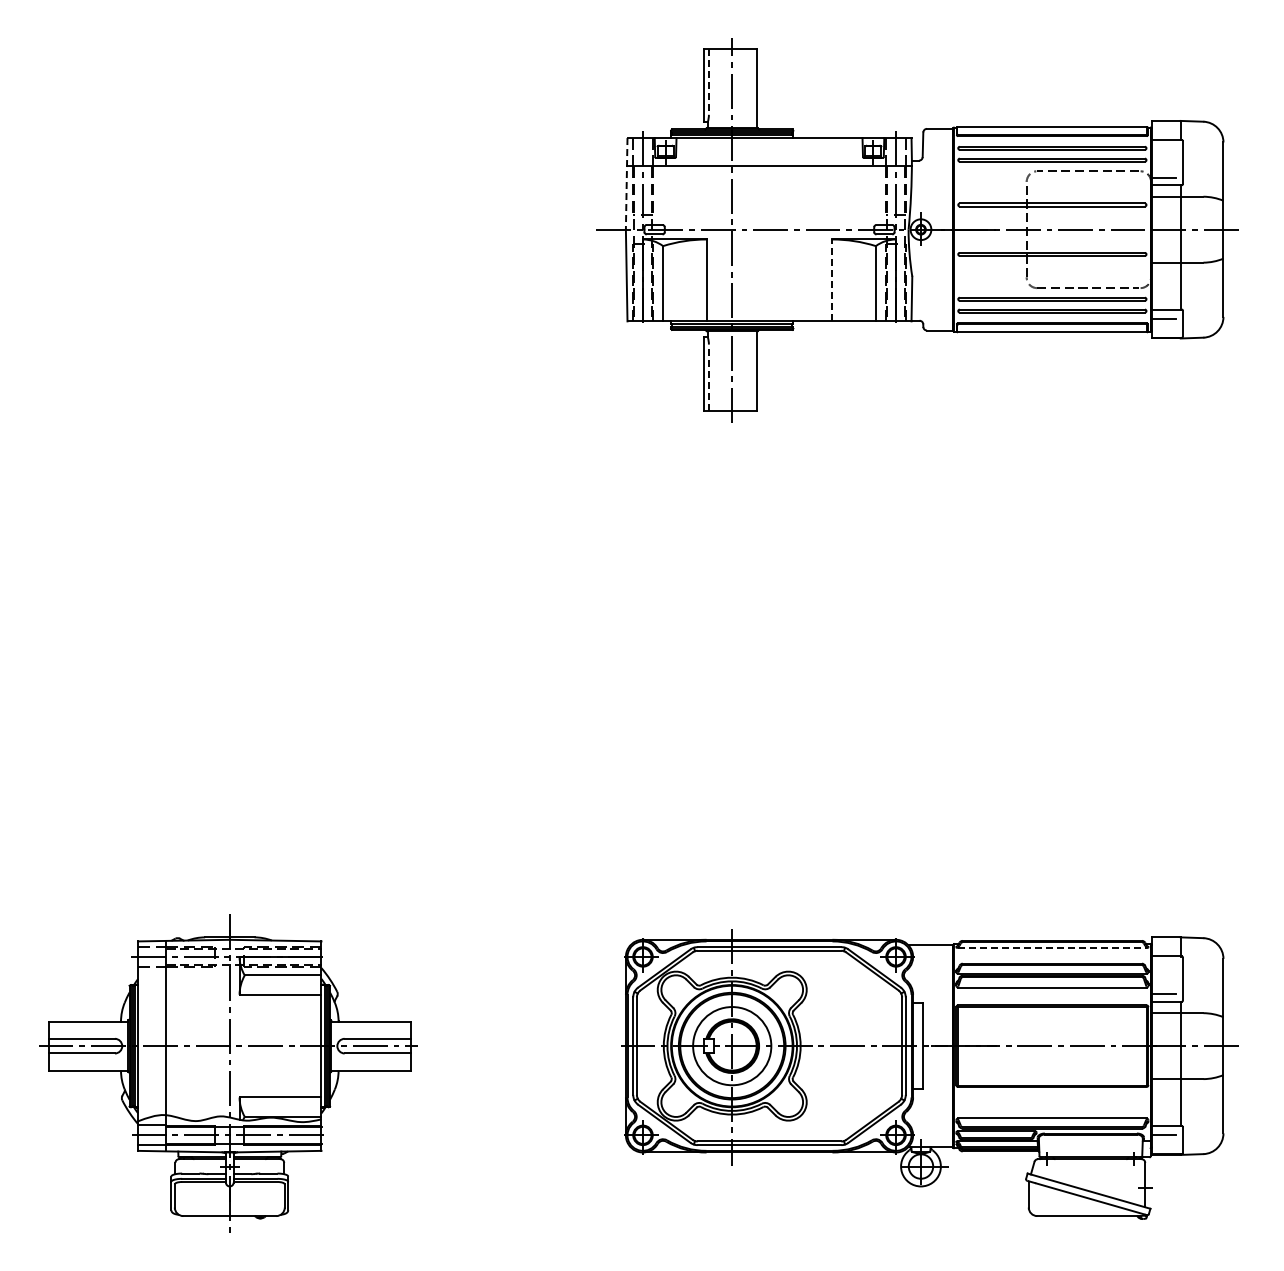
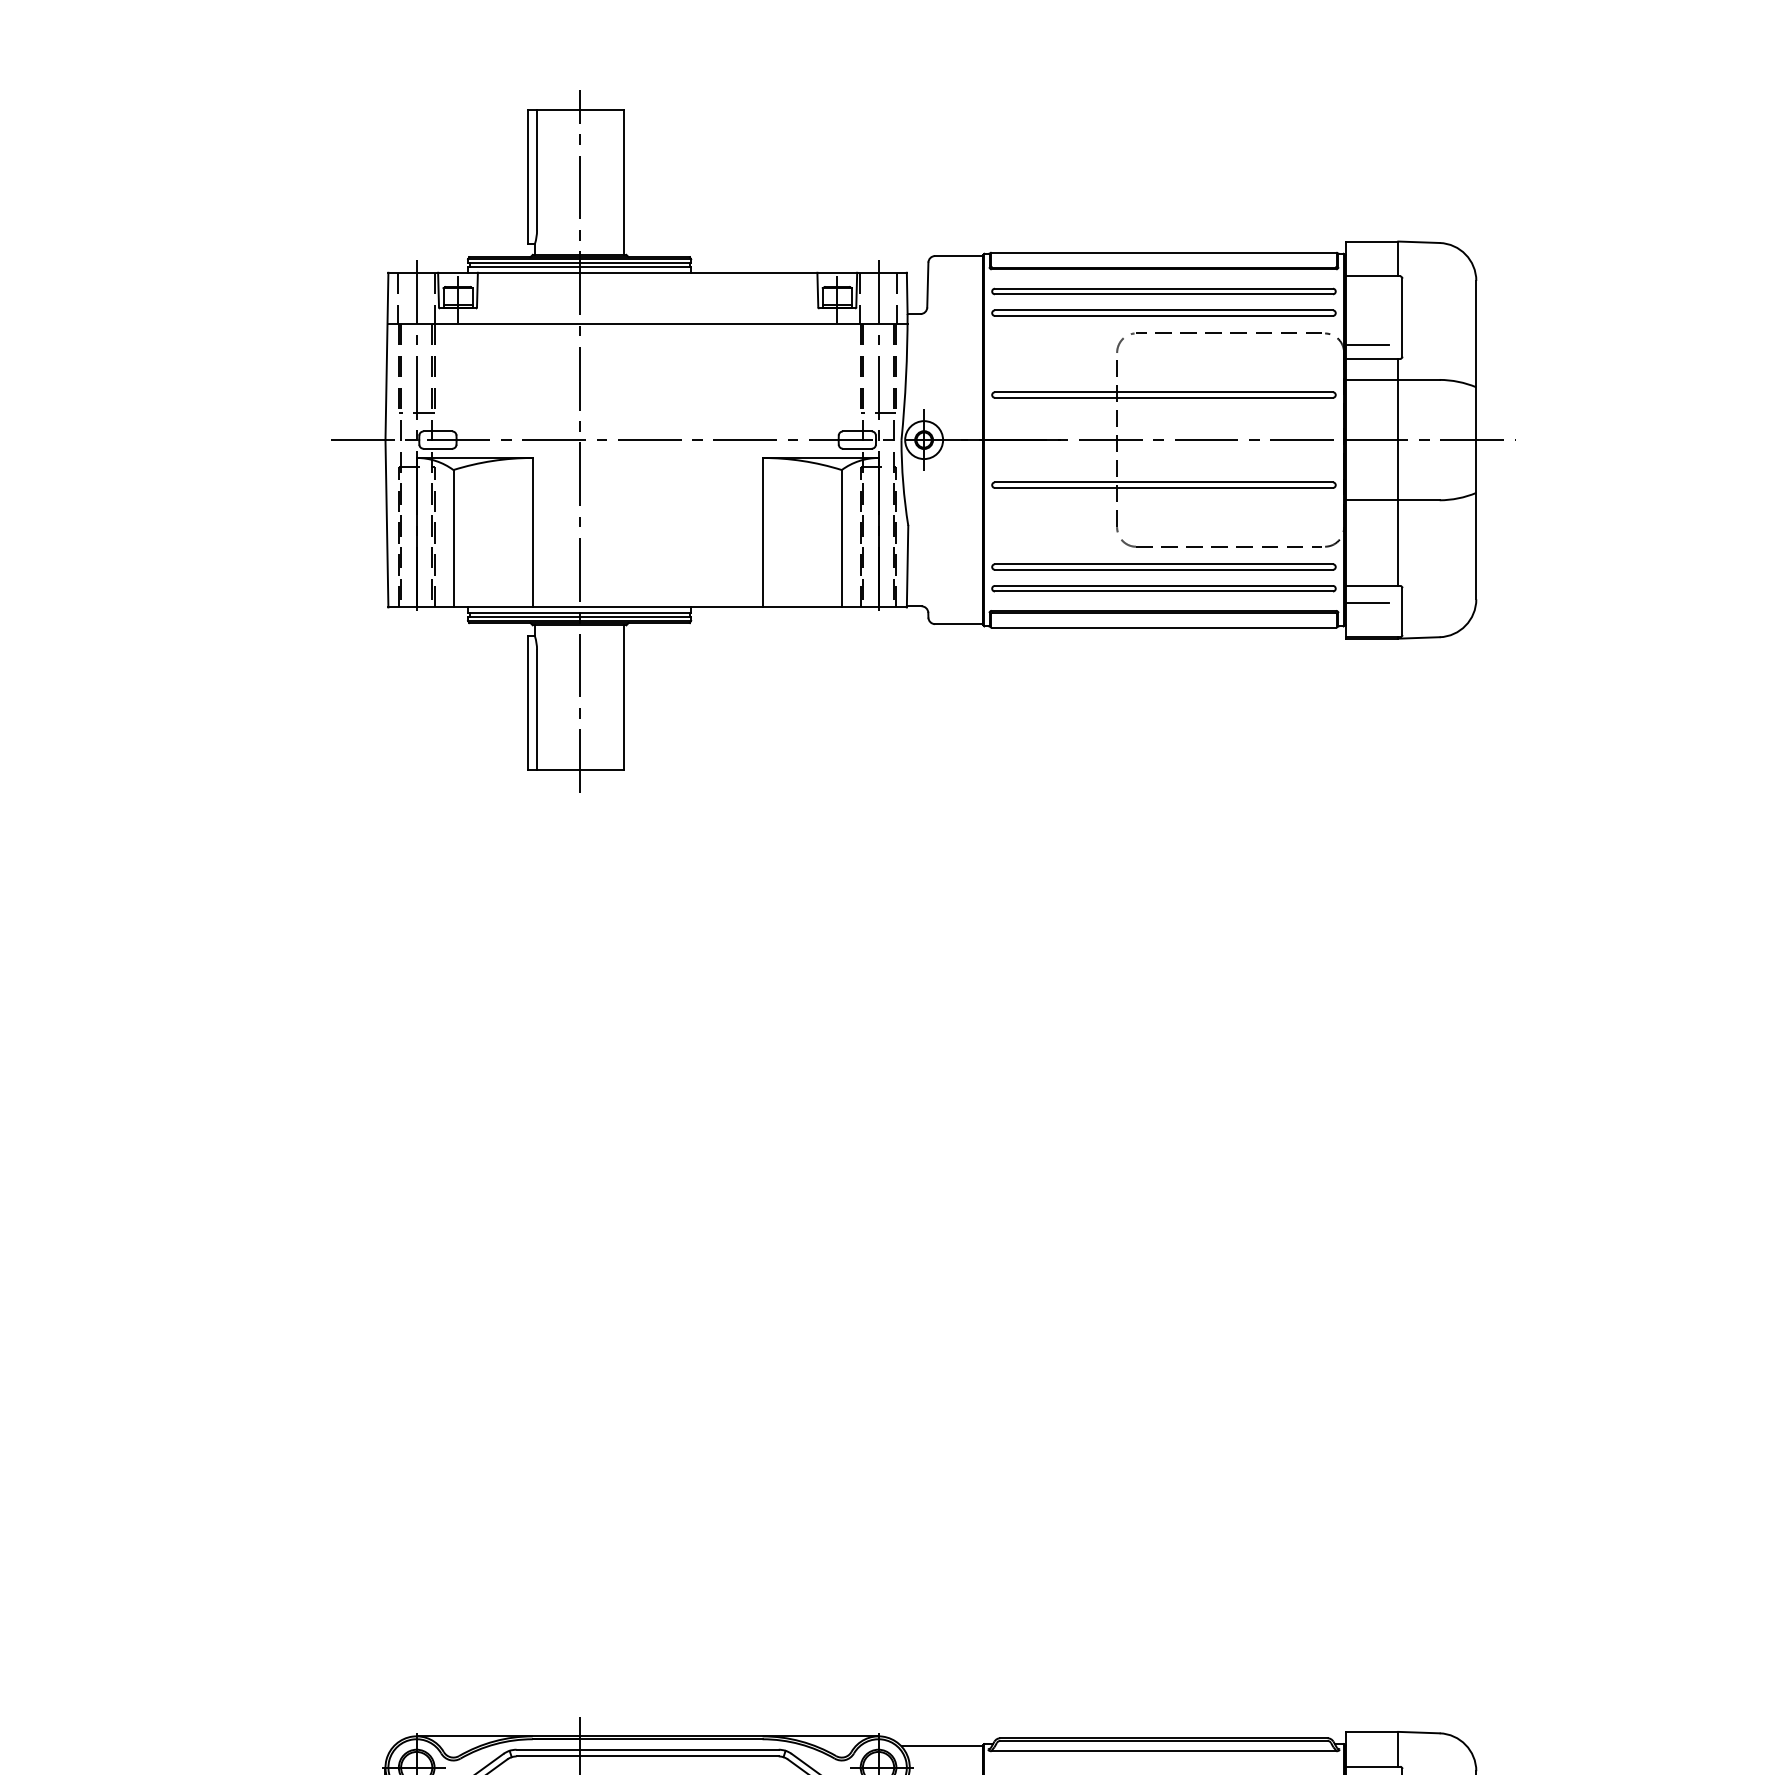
line: (708, 81) -> (536, 169), dashed -> solid
line: (626, 183) -> (386, 355), dashed -> solid
line: (832, 280) -> (762, 532), dashed -> solid
line: (708, 377) -> (536, 709), dashed -> solid
line: (1052, 948) -> (1164, 1752), dashed -> solid

